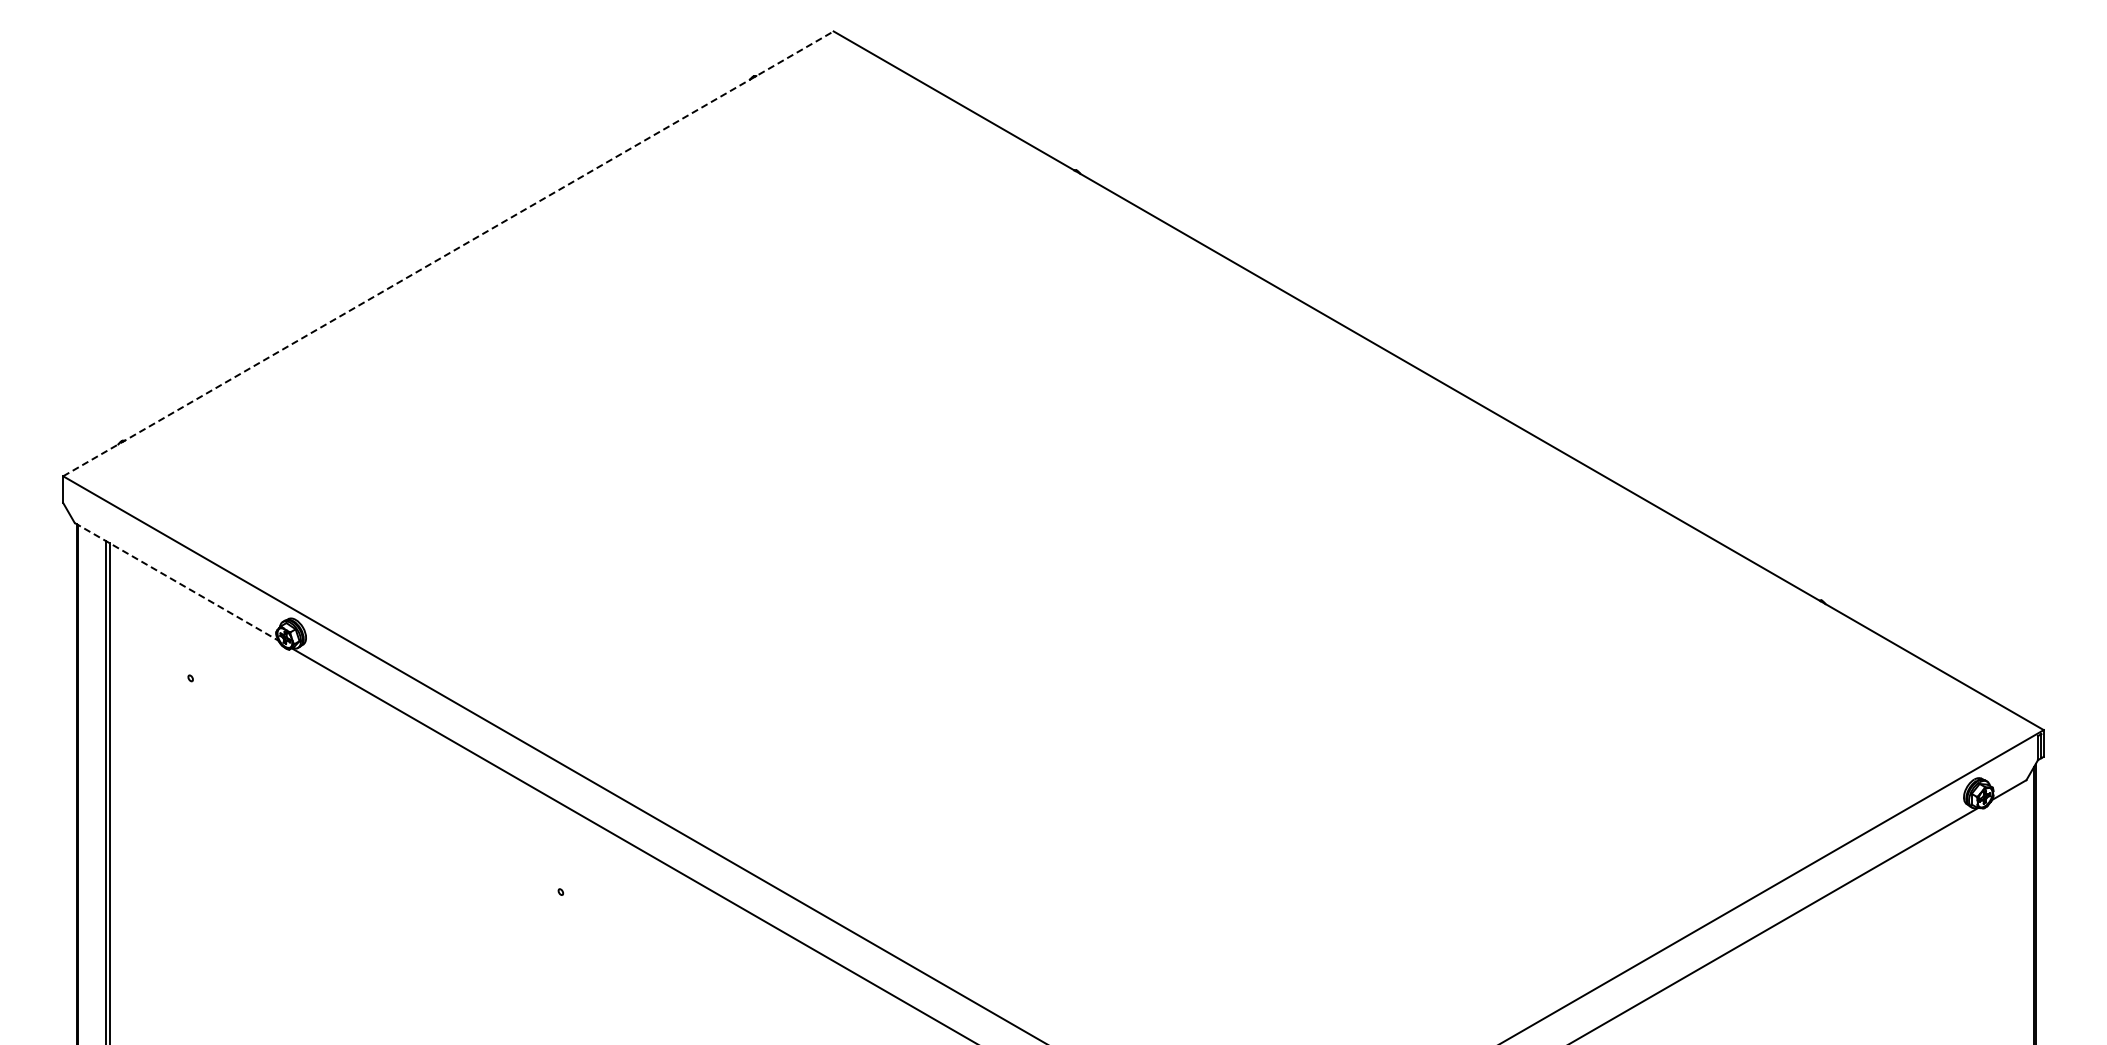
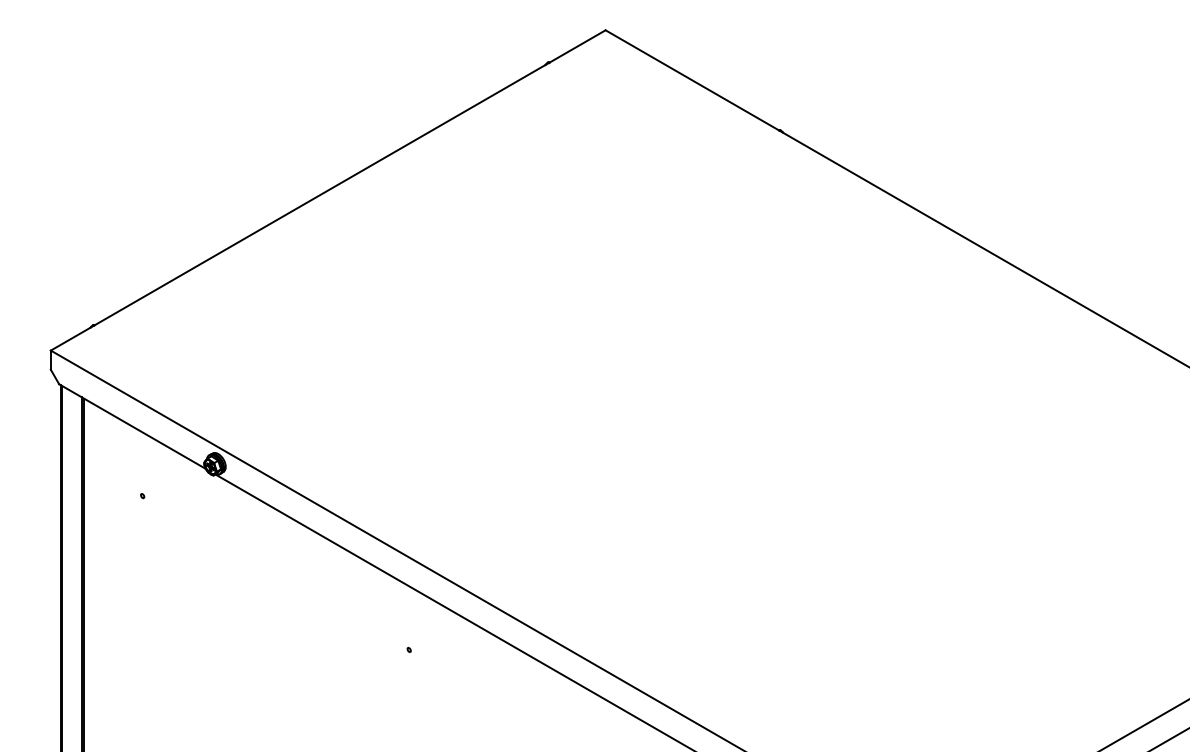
line: (448, 253) -> (328, 190), dashed -> solid
line: (176, 581) -> (132, 426), dashed -> solid

